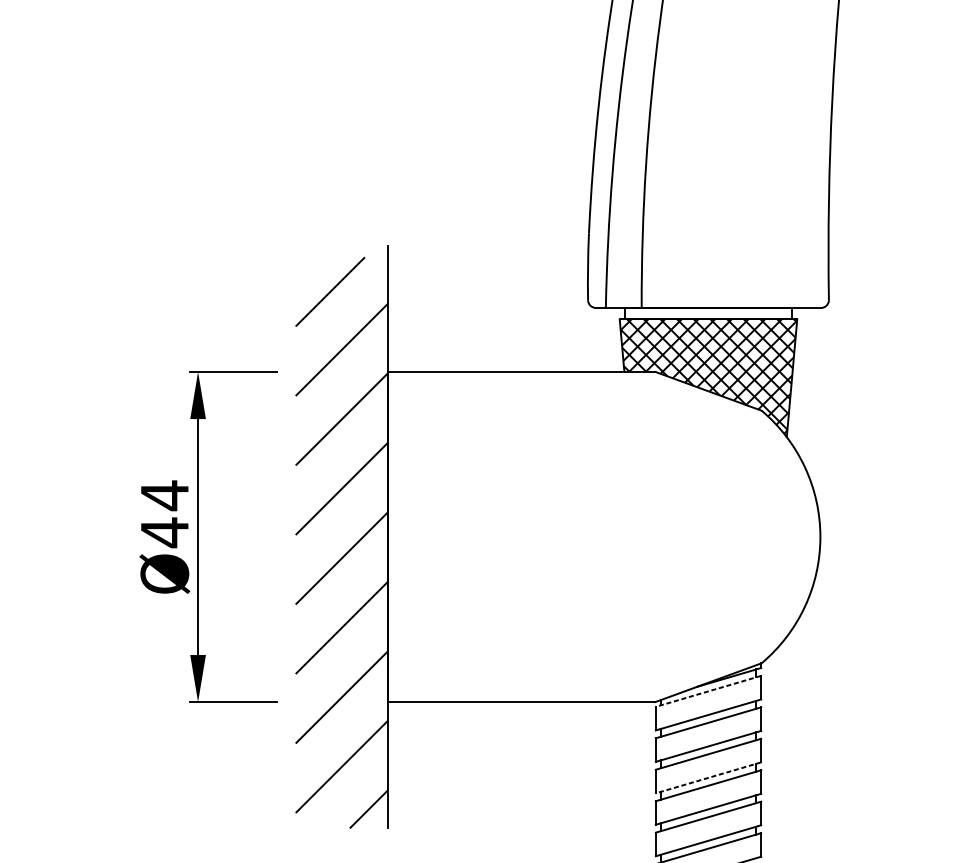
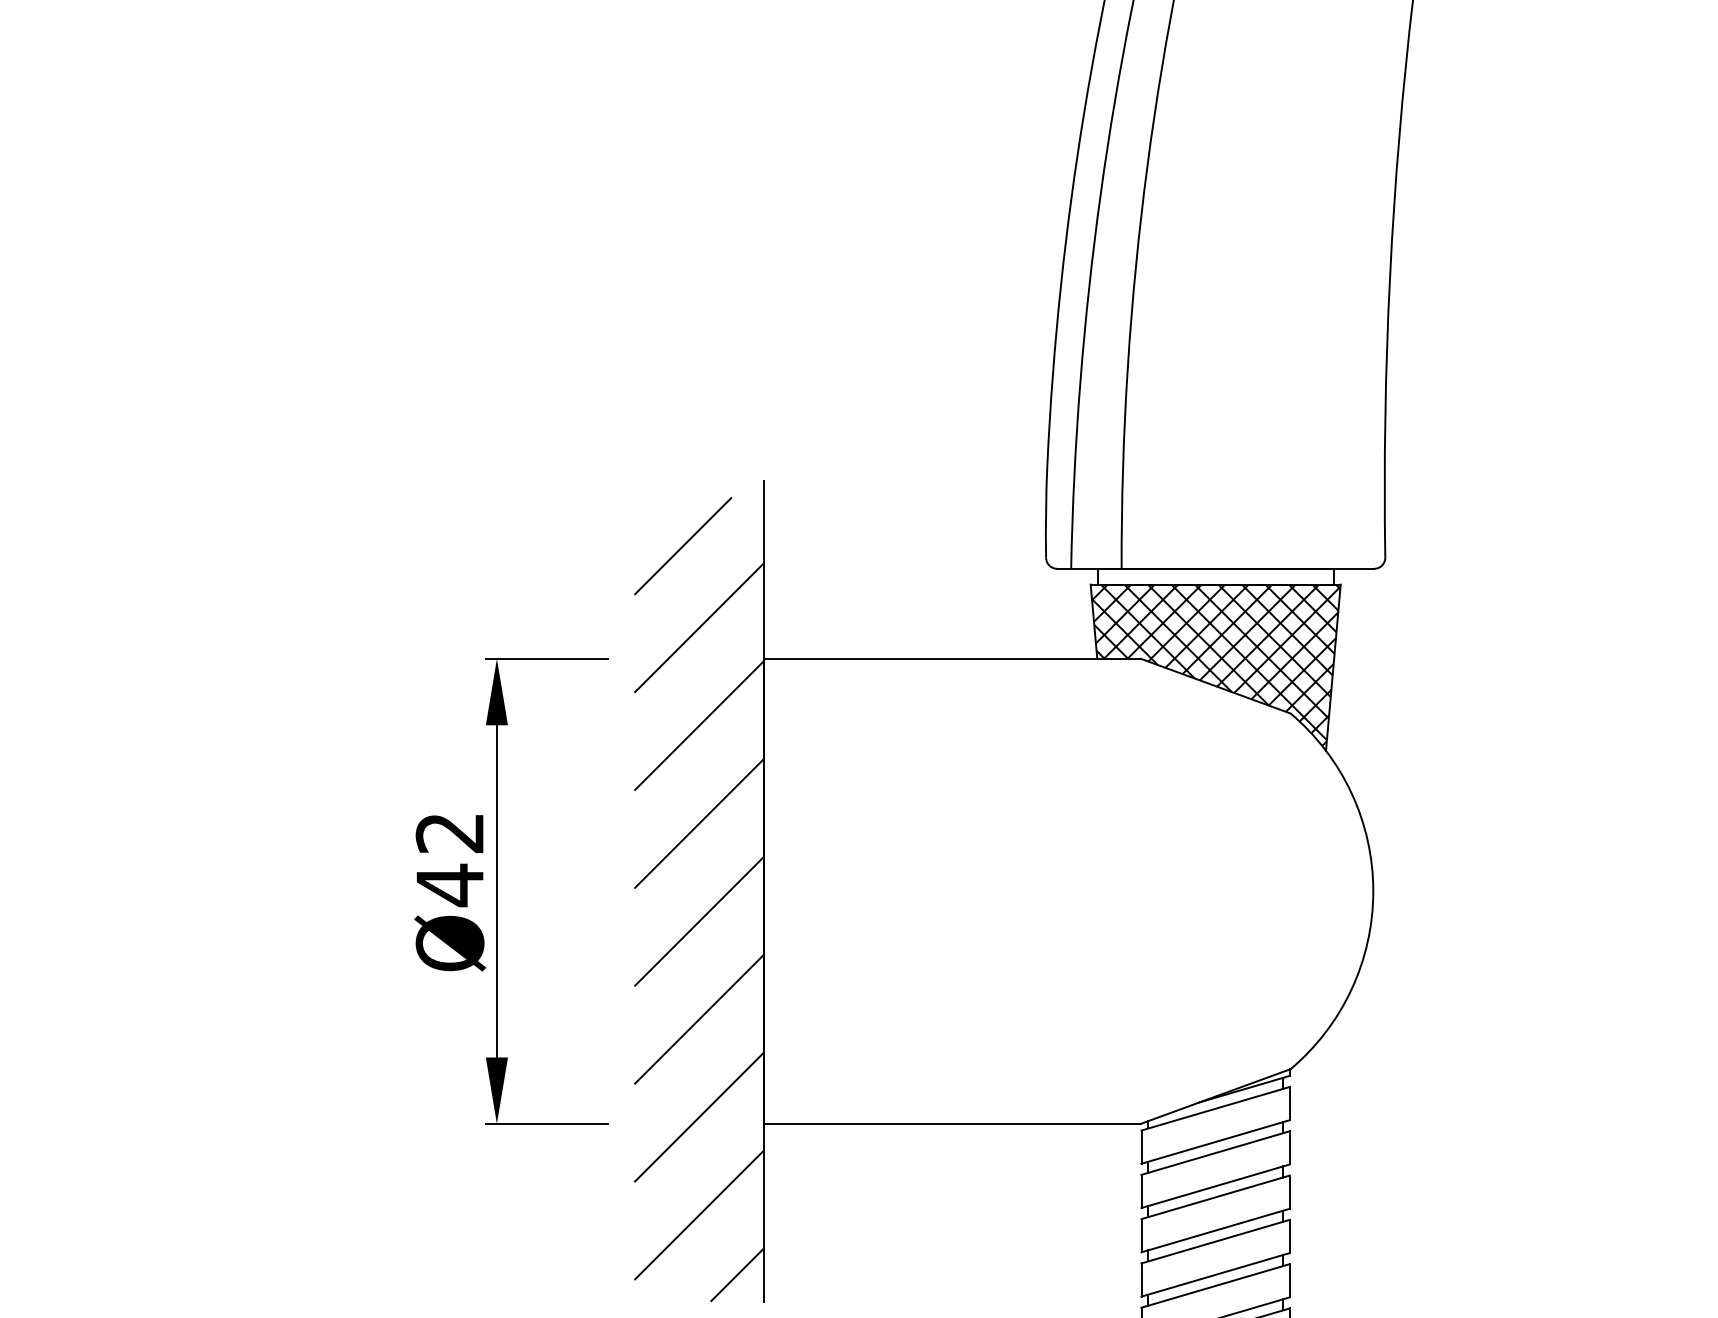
text: (164, 495) -> (449, 833), Ø44 -> Ø42
line: (708, 691) -> (1215, 1108), dashed -> solid
line: (708, 777) -> (1215, 1230), dashed -> solid

